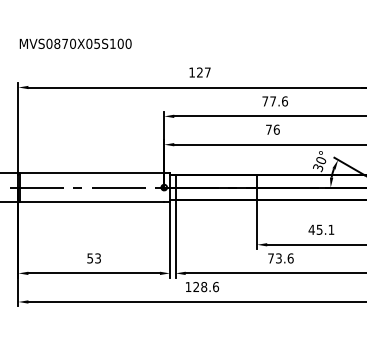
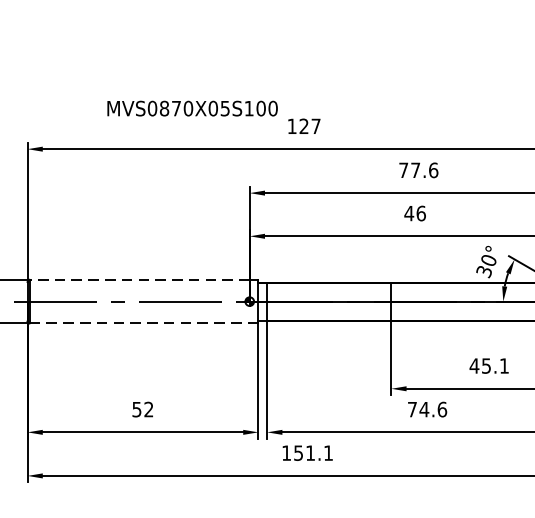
text: (75, 43) -> (192, 108), moved
text: (268, 129) -> (408, 213), 76 -> 46
line: (91, 173) -> (138, 280), solid -> dashed
line: (92, 201) -> (140, 322), solid -> dashed
text: (97, 258) -> (148, 409), 53 -> 52
text: (278, 258) -> (423, 409), 73.6 -> 74.6
text: (206, 286) -> (314, 452), 128.6 -> 151.1

